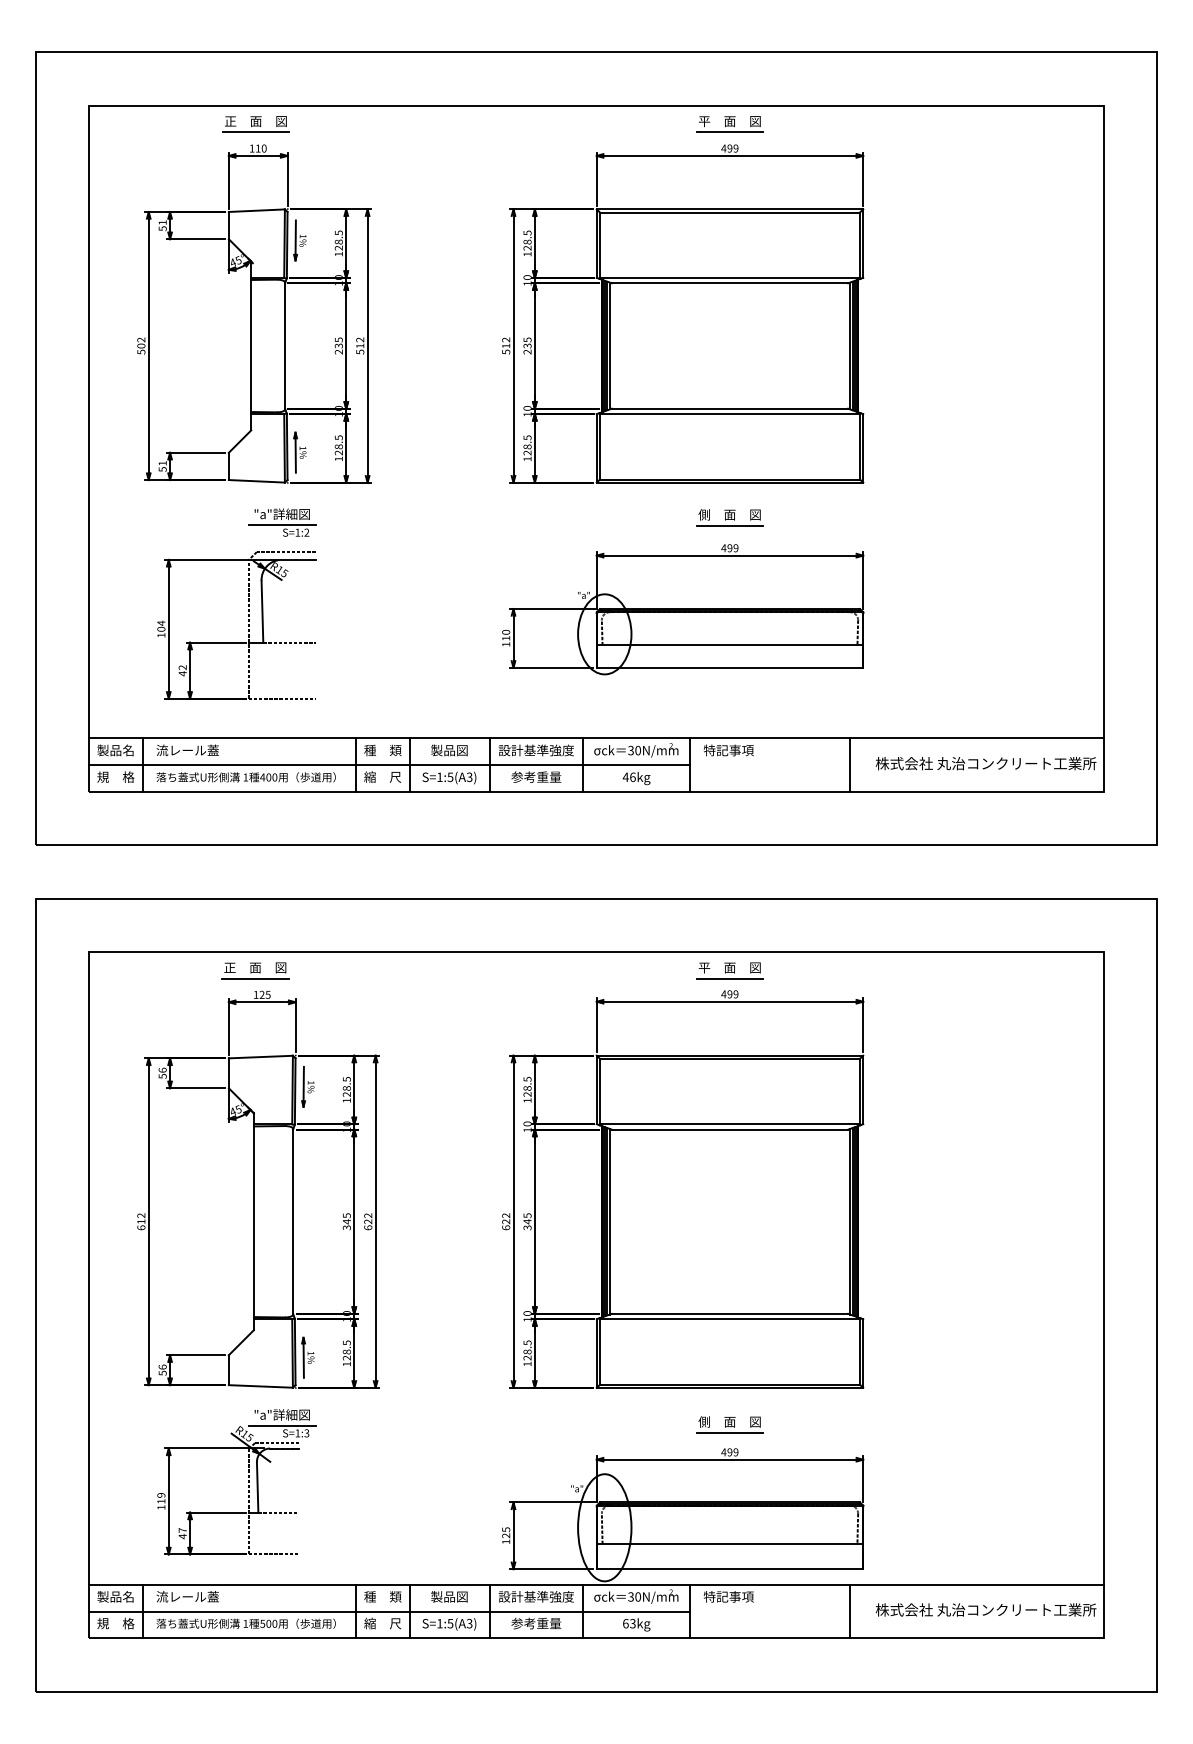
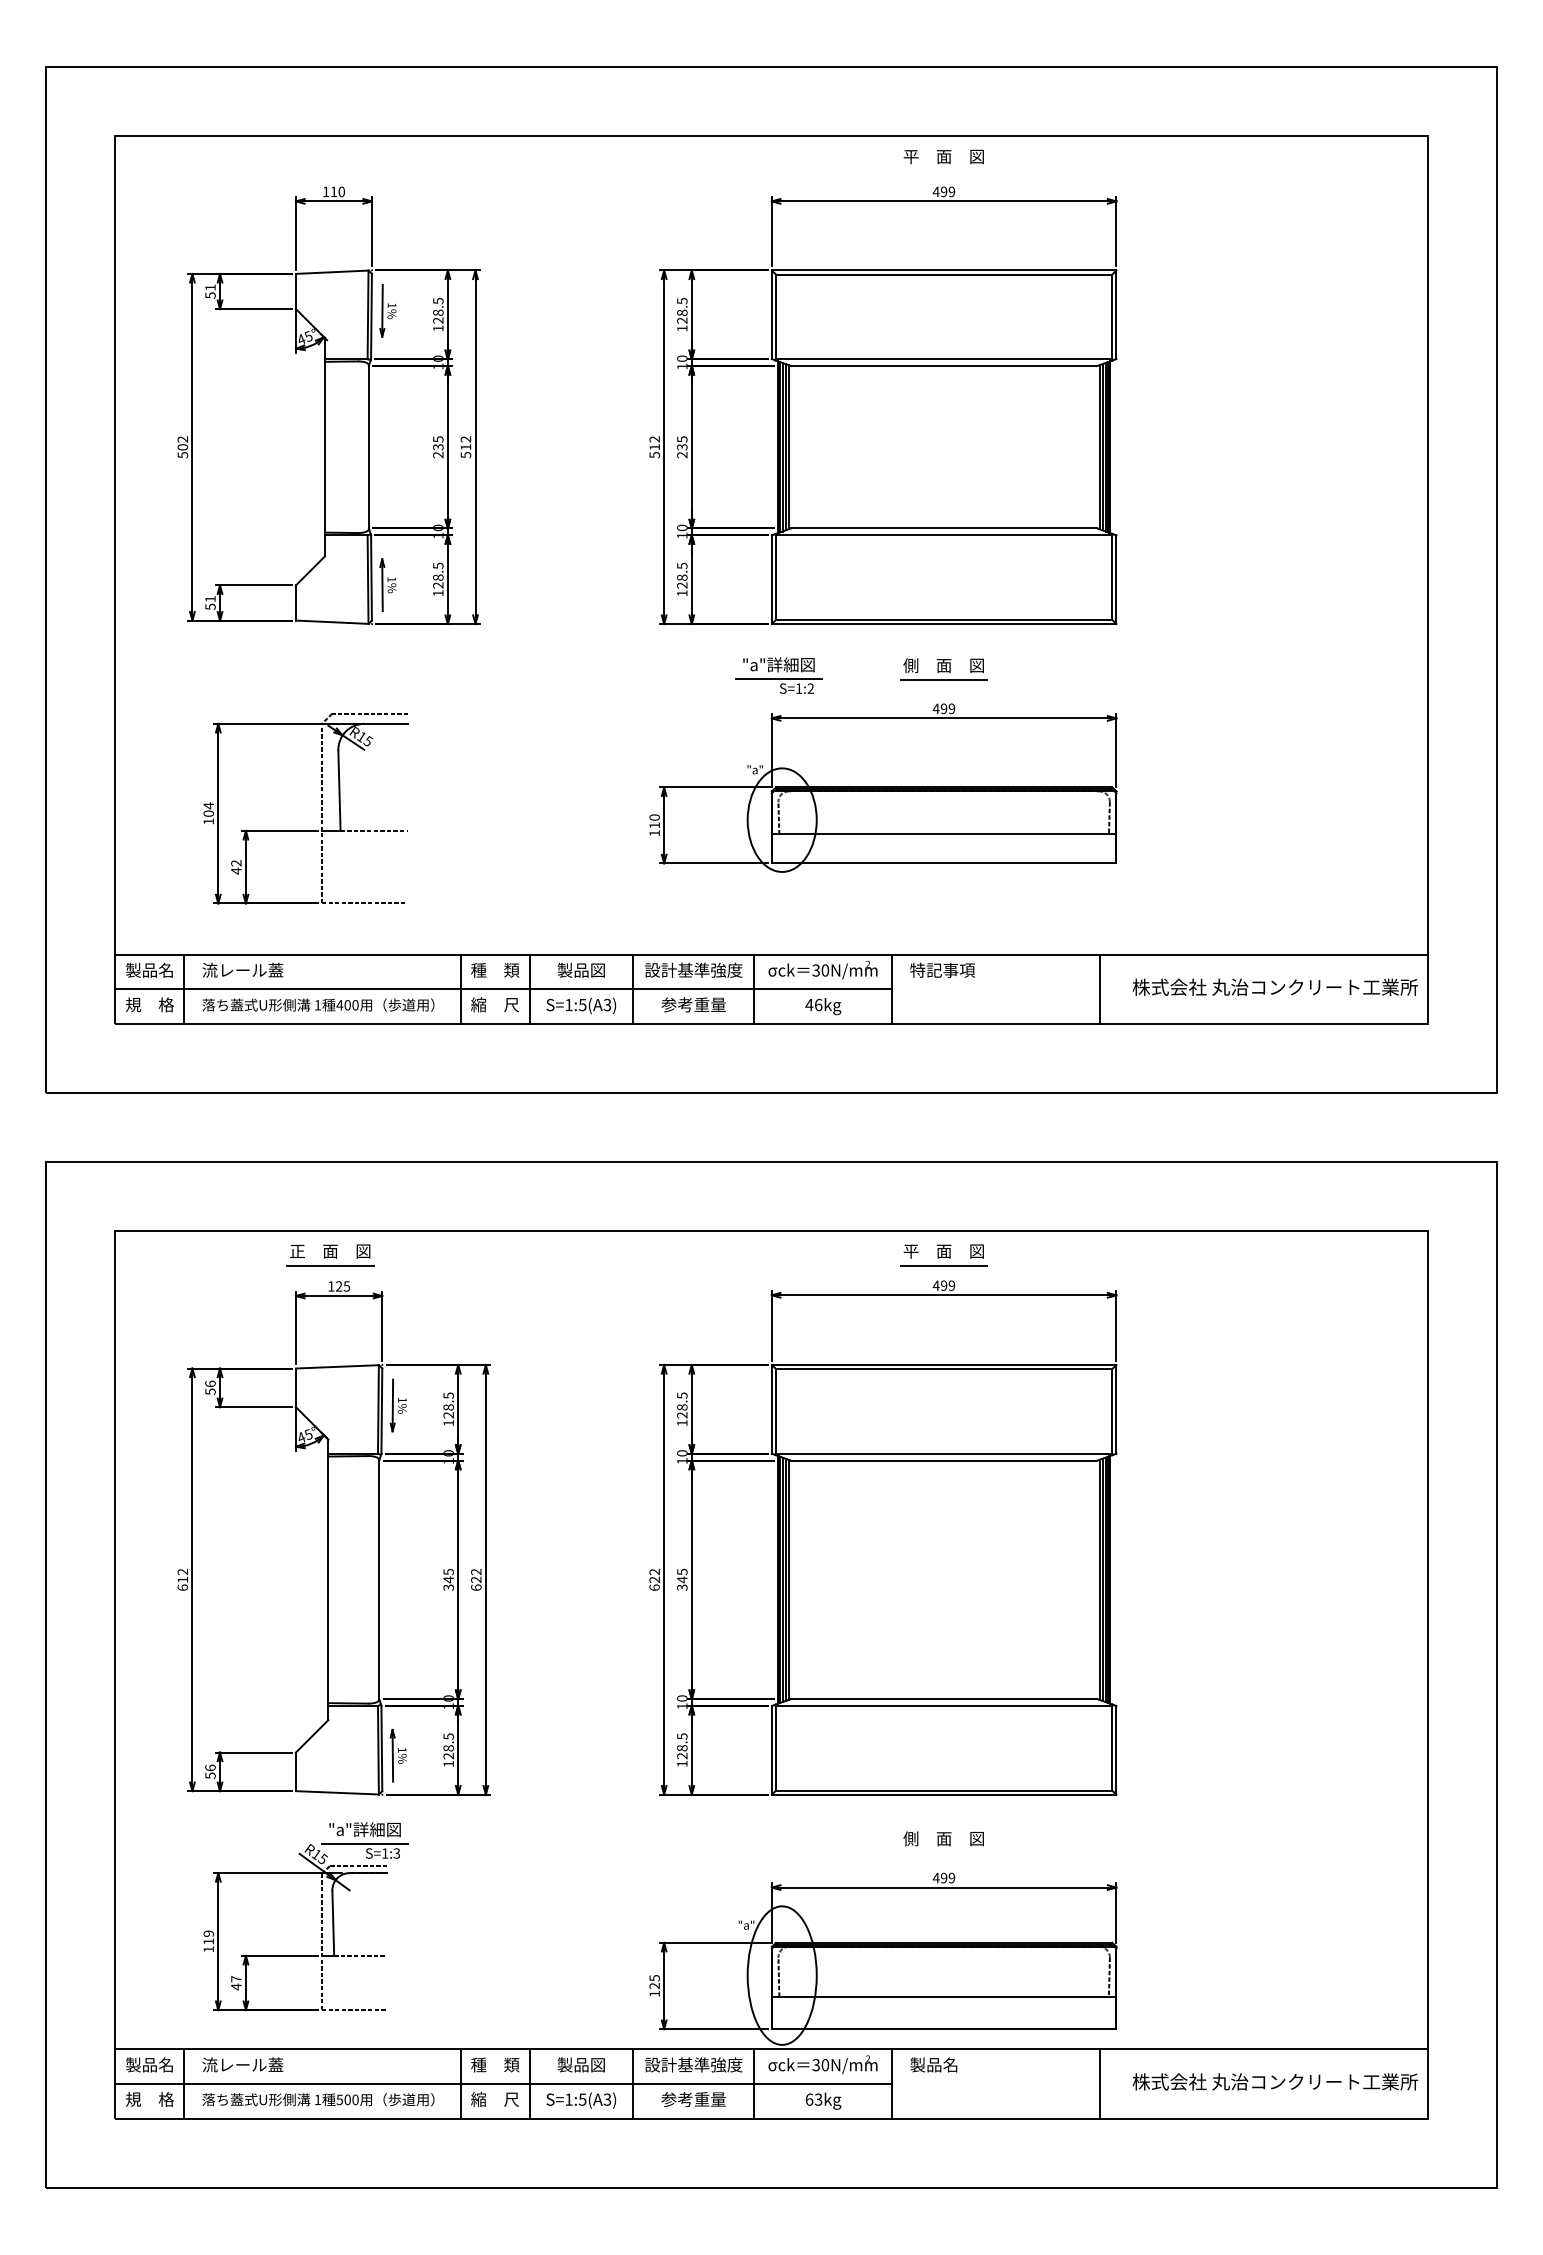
part: (255, 124) -> (330, 160), removed
line: (729, 132) -> (943, 171), removed
part: (282, 522) -> (779, 675), moved
line: (729, 1433) -> (943, 1853), removed
text: (728, 1596) -> (942, 2064), 特記事項 -> 製品名

